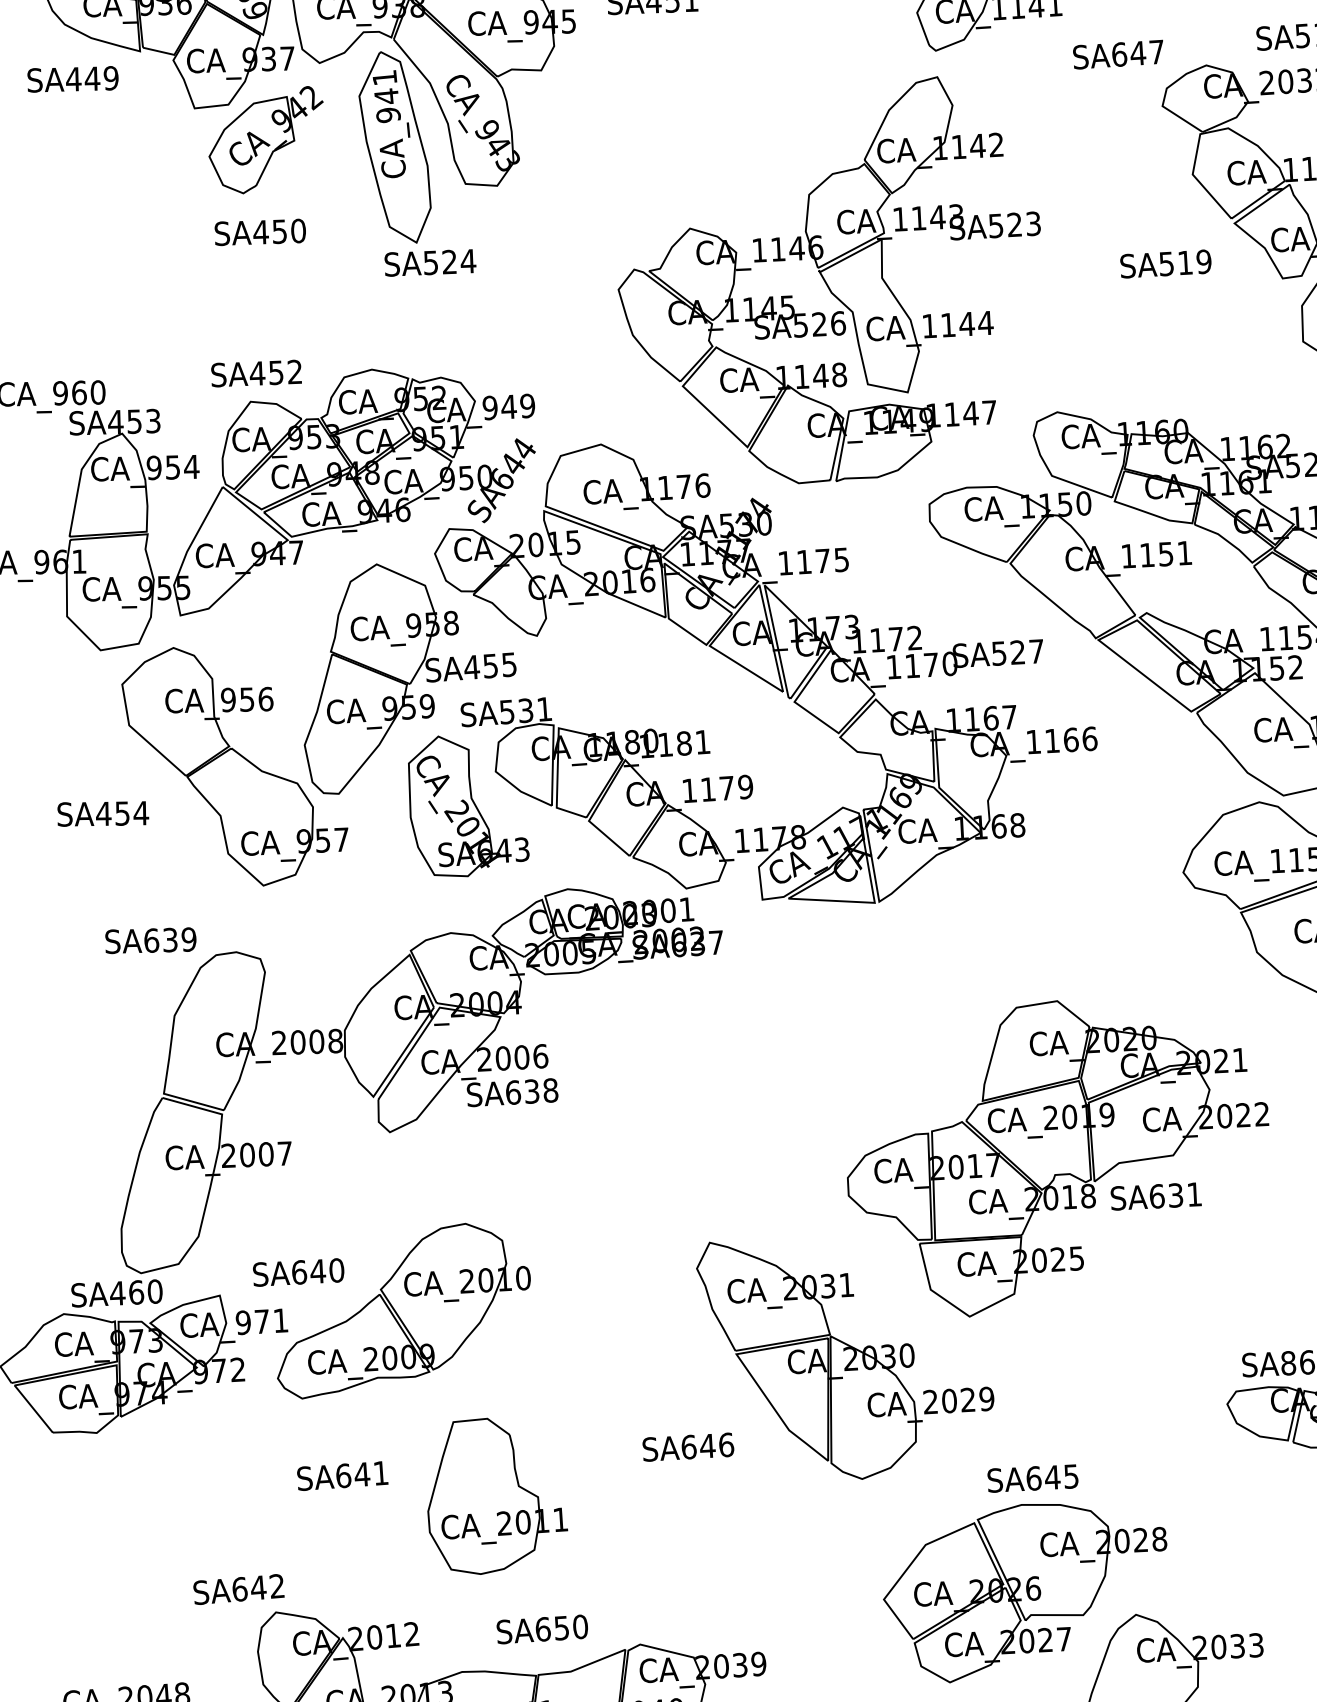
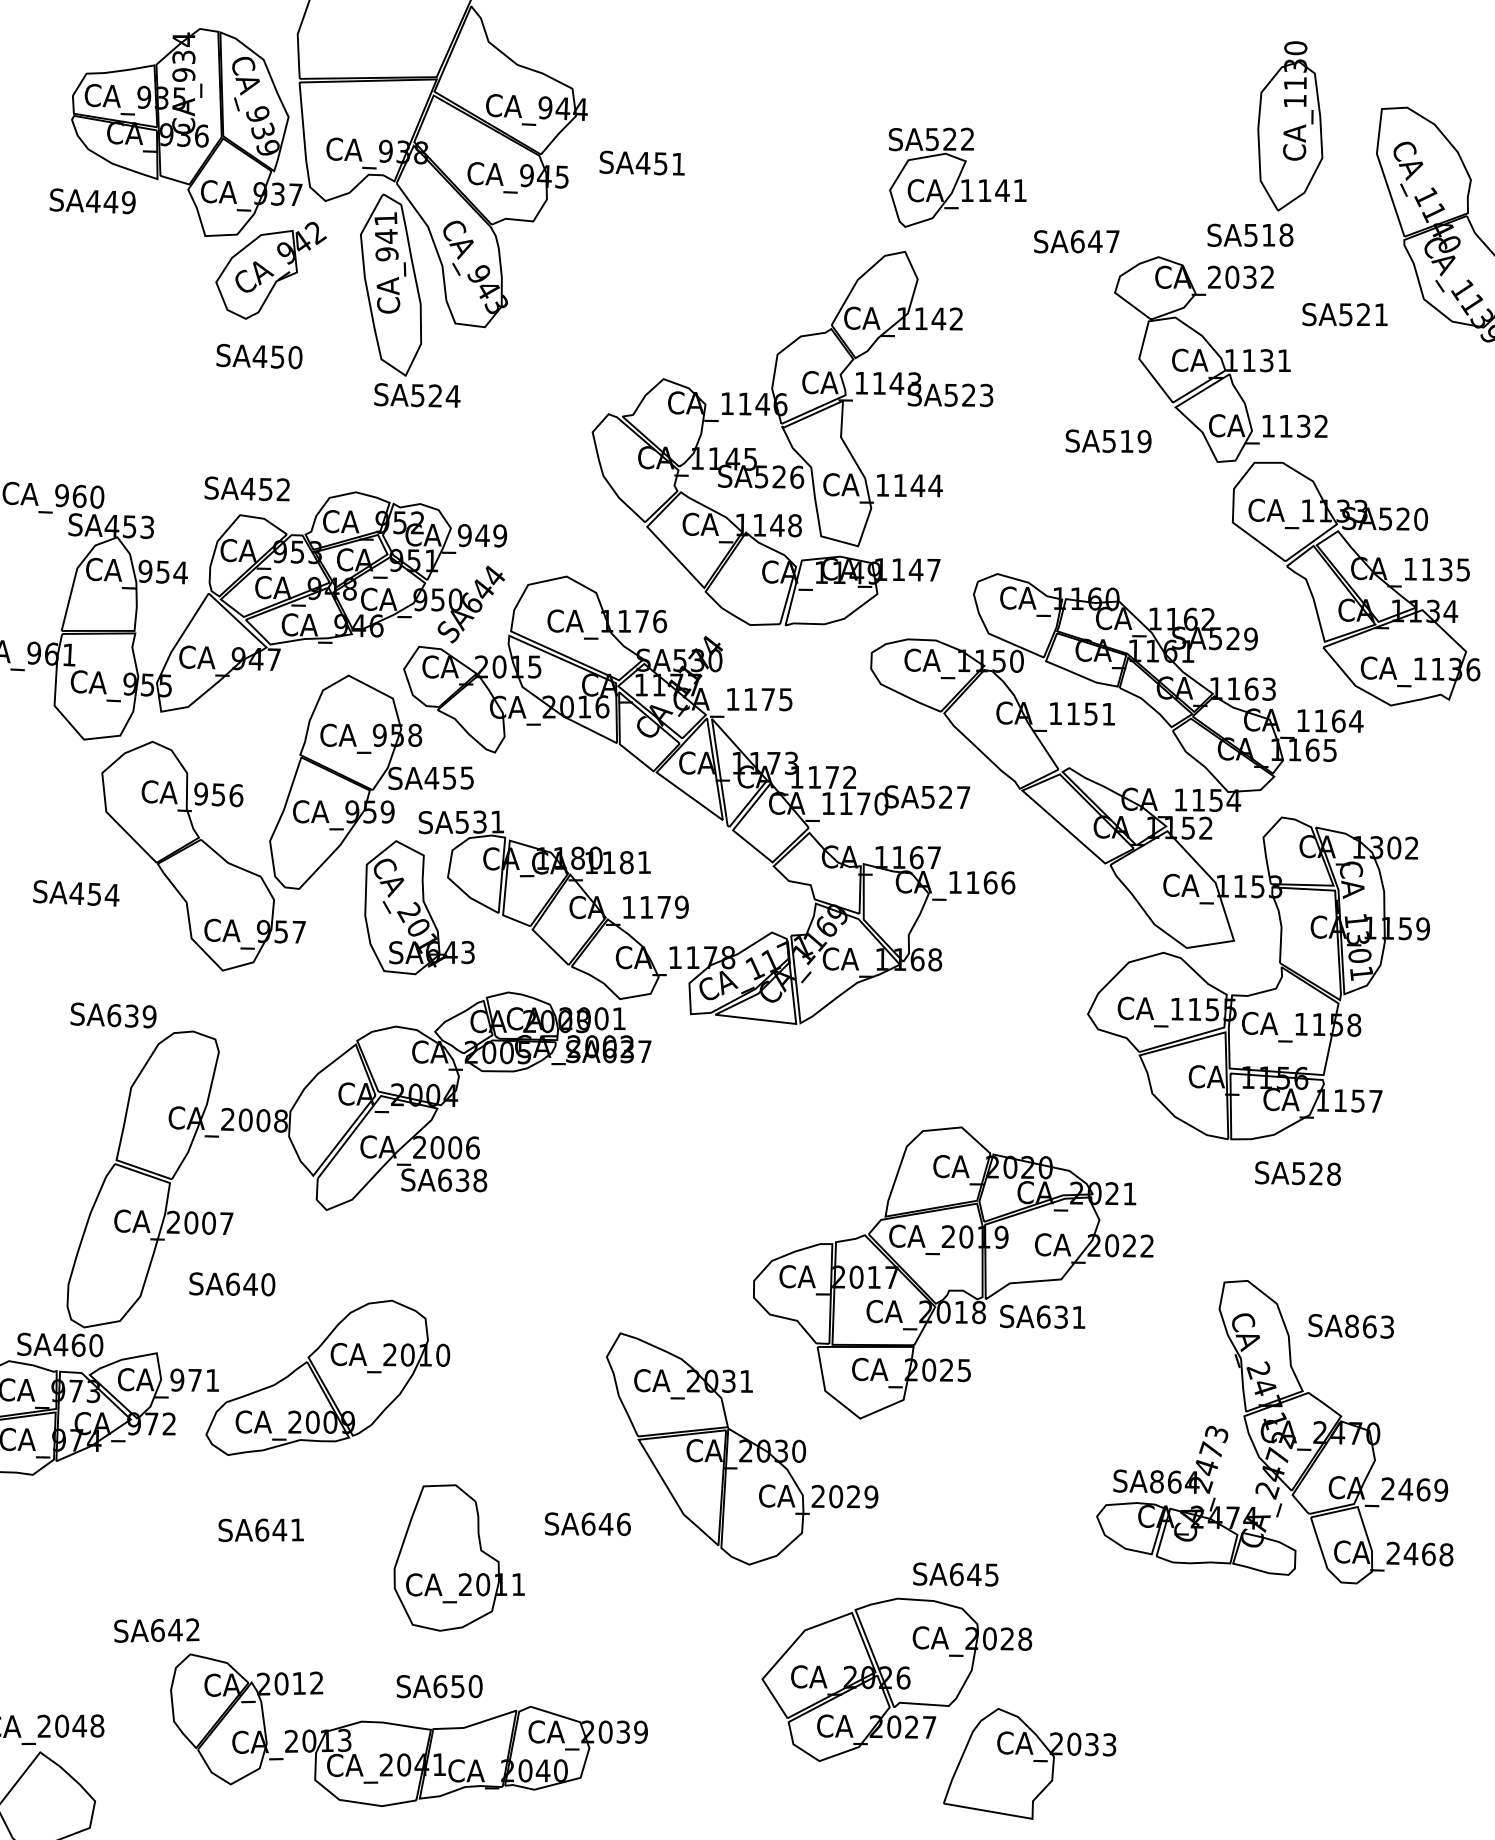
text: (298, 1272) -> (232, 1284), moved
text: (1032, 1478) -> (955, 1574), moved
part: (495, 1495) -> (458, 1557), moved

